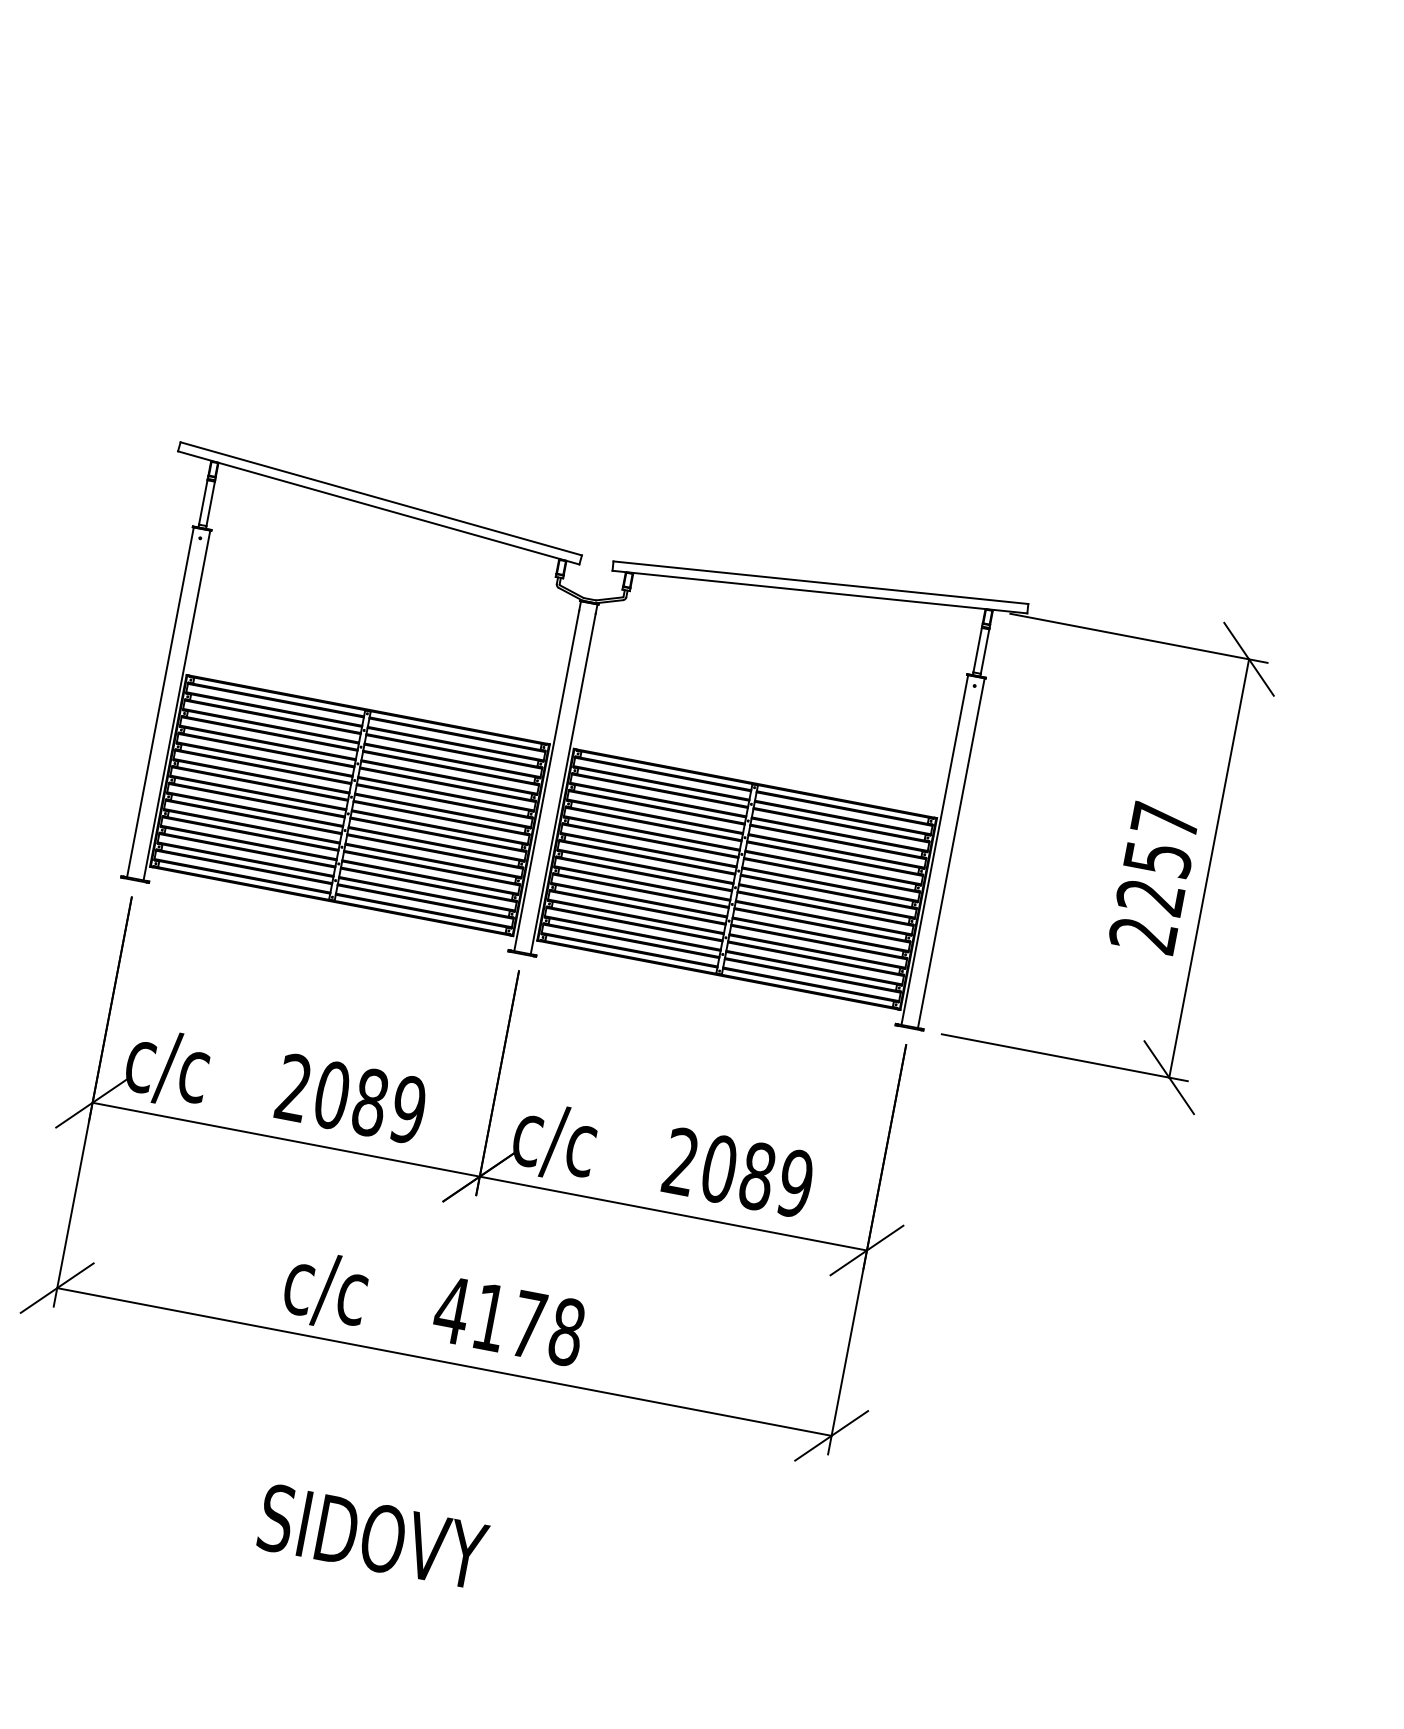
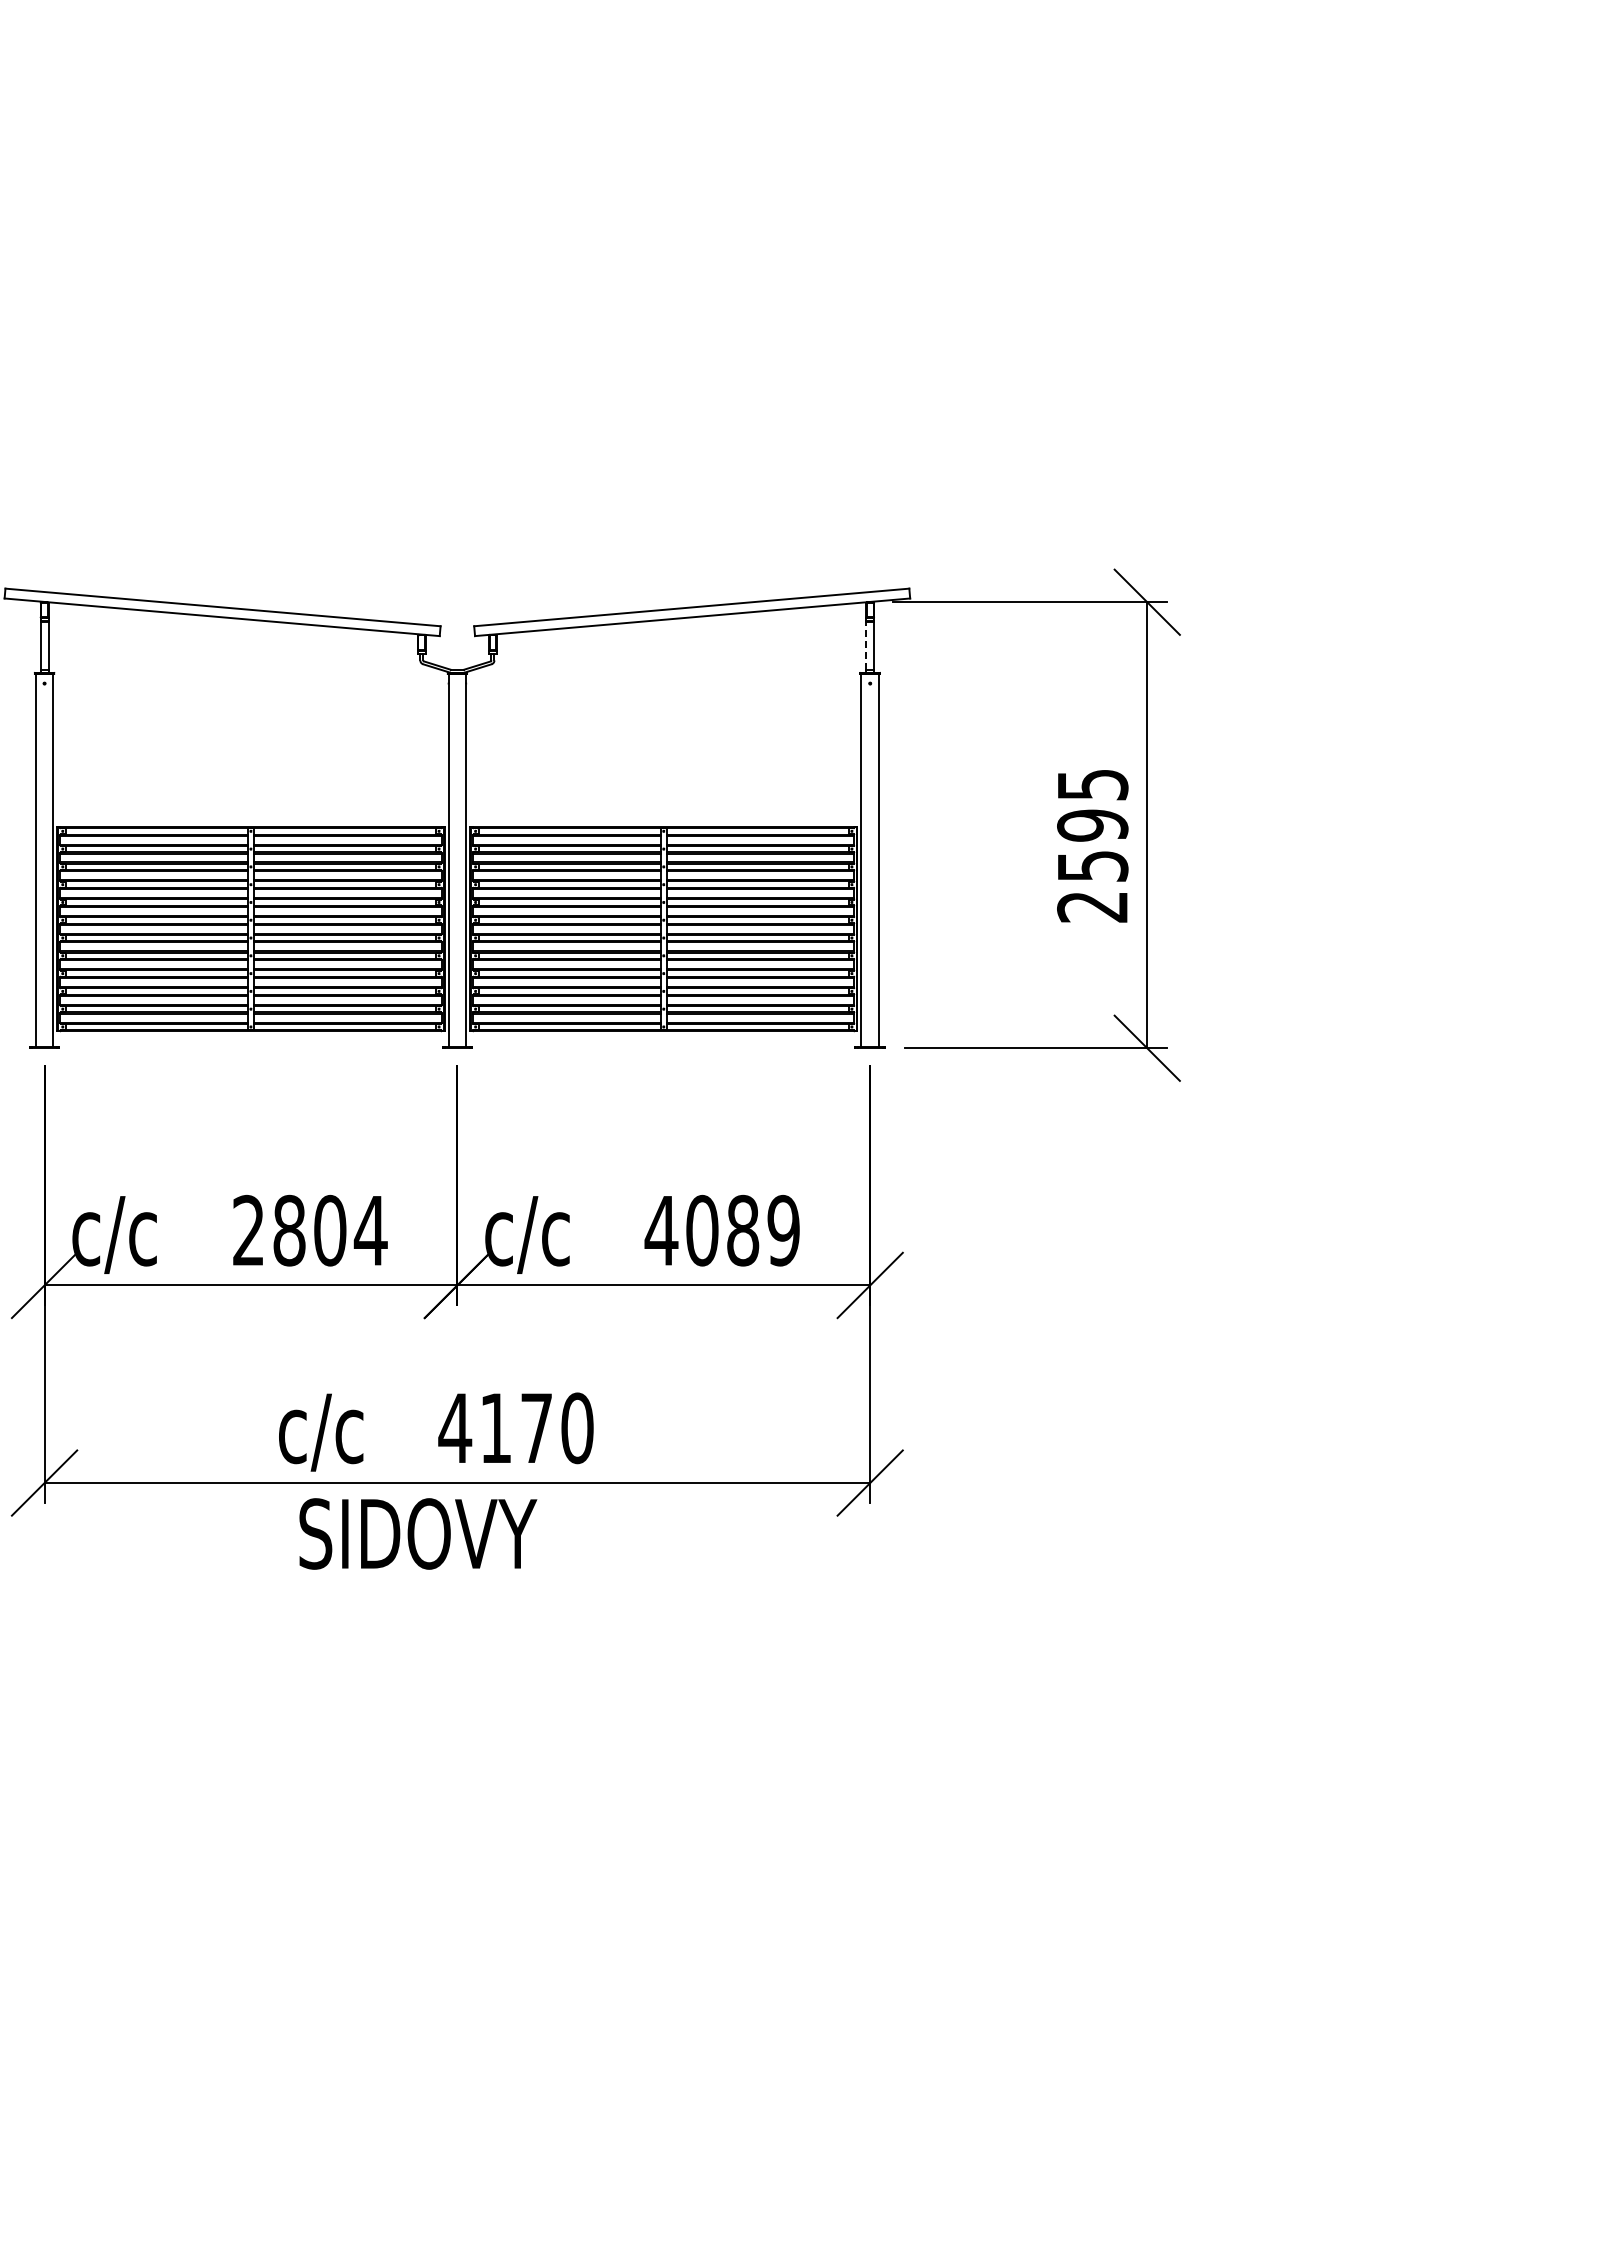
line: (977, 650) -> (866, 646), solid -> dashed
text: (1157, 858) -> (1092, 825), 2257 -> 2595
text: (370, 1102) -> (330, 1230), 2089 -> 2804
text: (681, 1160) -> (661, 1229), 2089 -> 4089
text: (567, 1331) -> (577, 1427), 4178 -> 4170
text: (373, 1536) -> (418, 1533), moved

